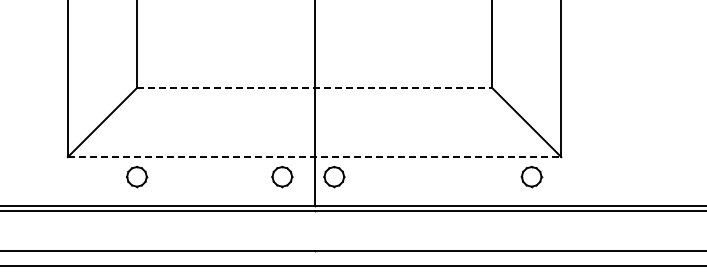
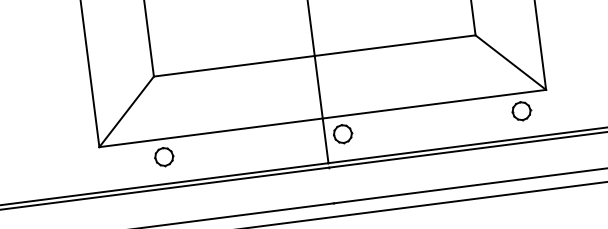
line: (314, 88) -> (314, 56), dashed -> solid
line: (314, 157) -> (322, 118), dashed -> solid
part: (282, 177) -> (296, 140), removed

